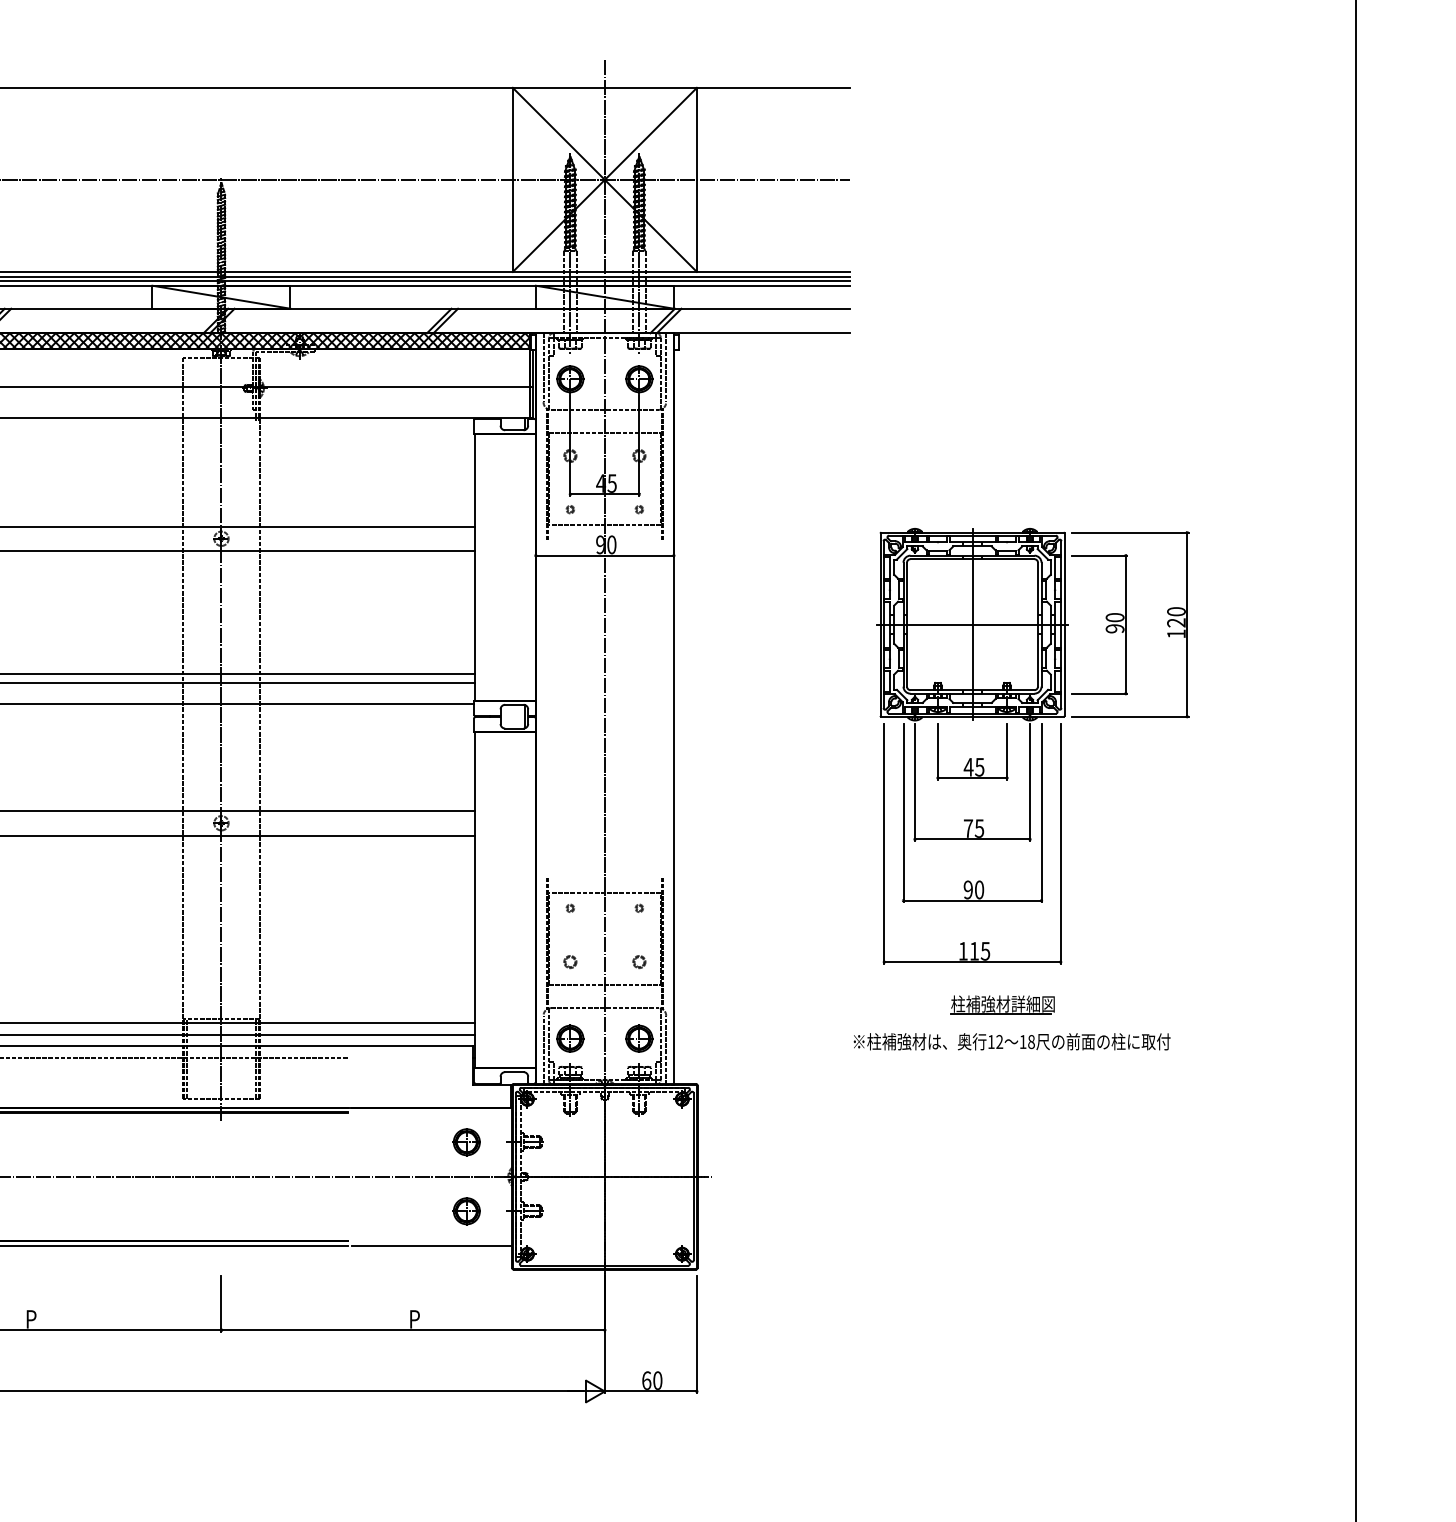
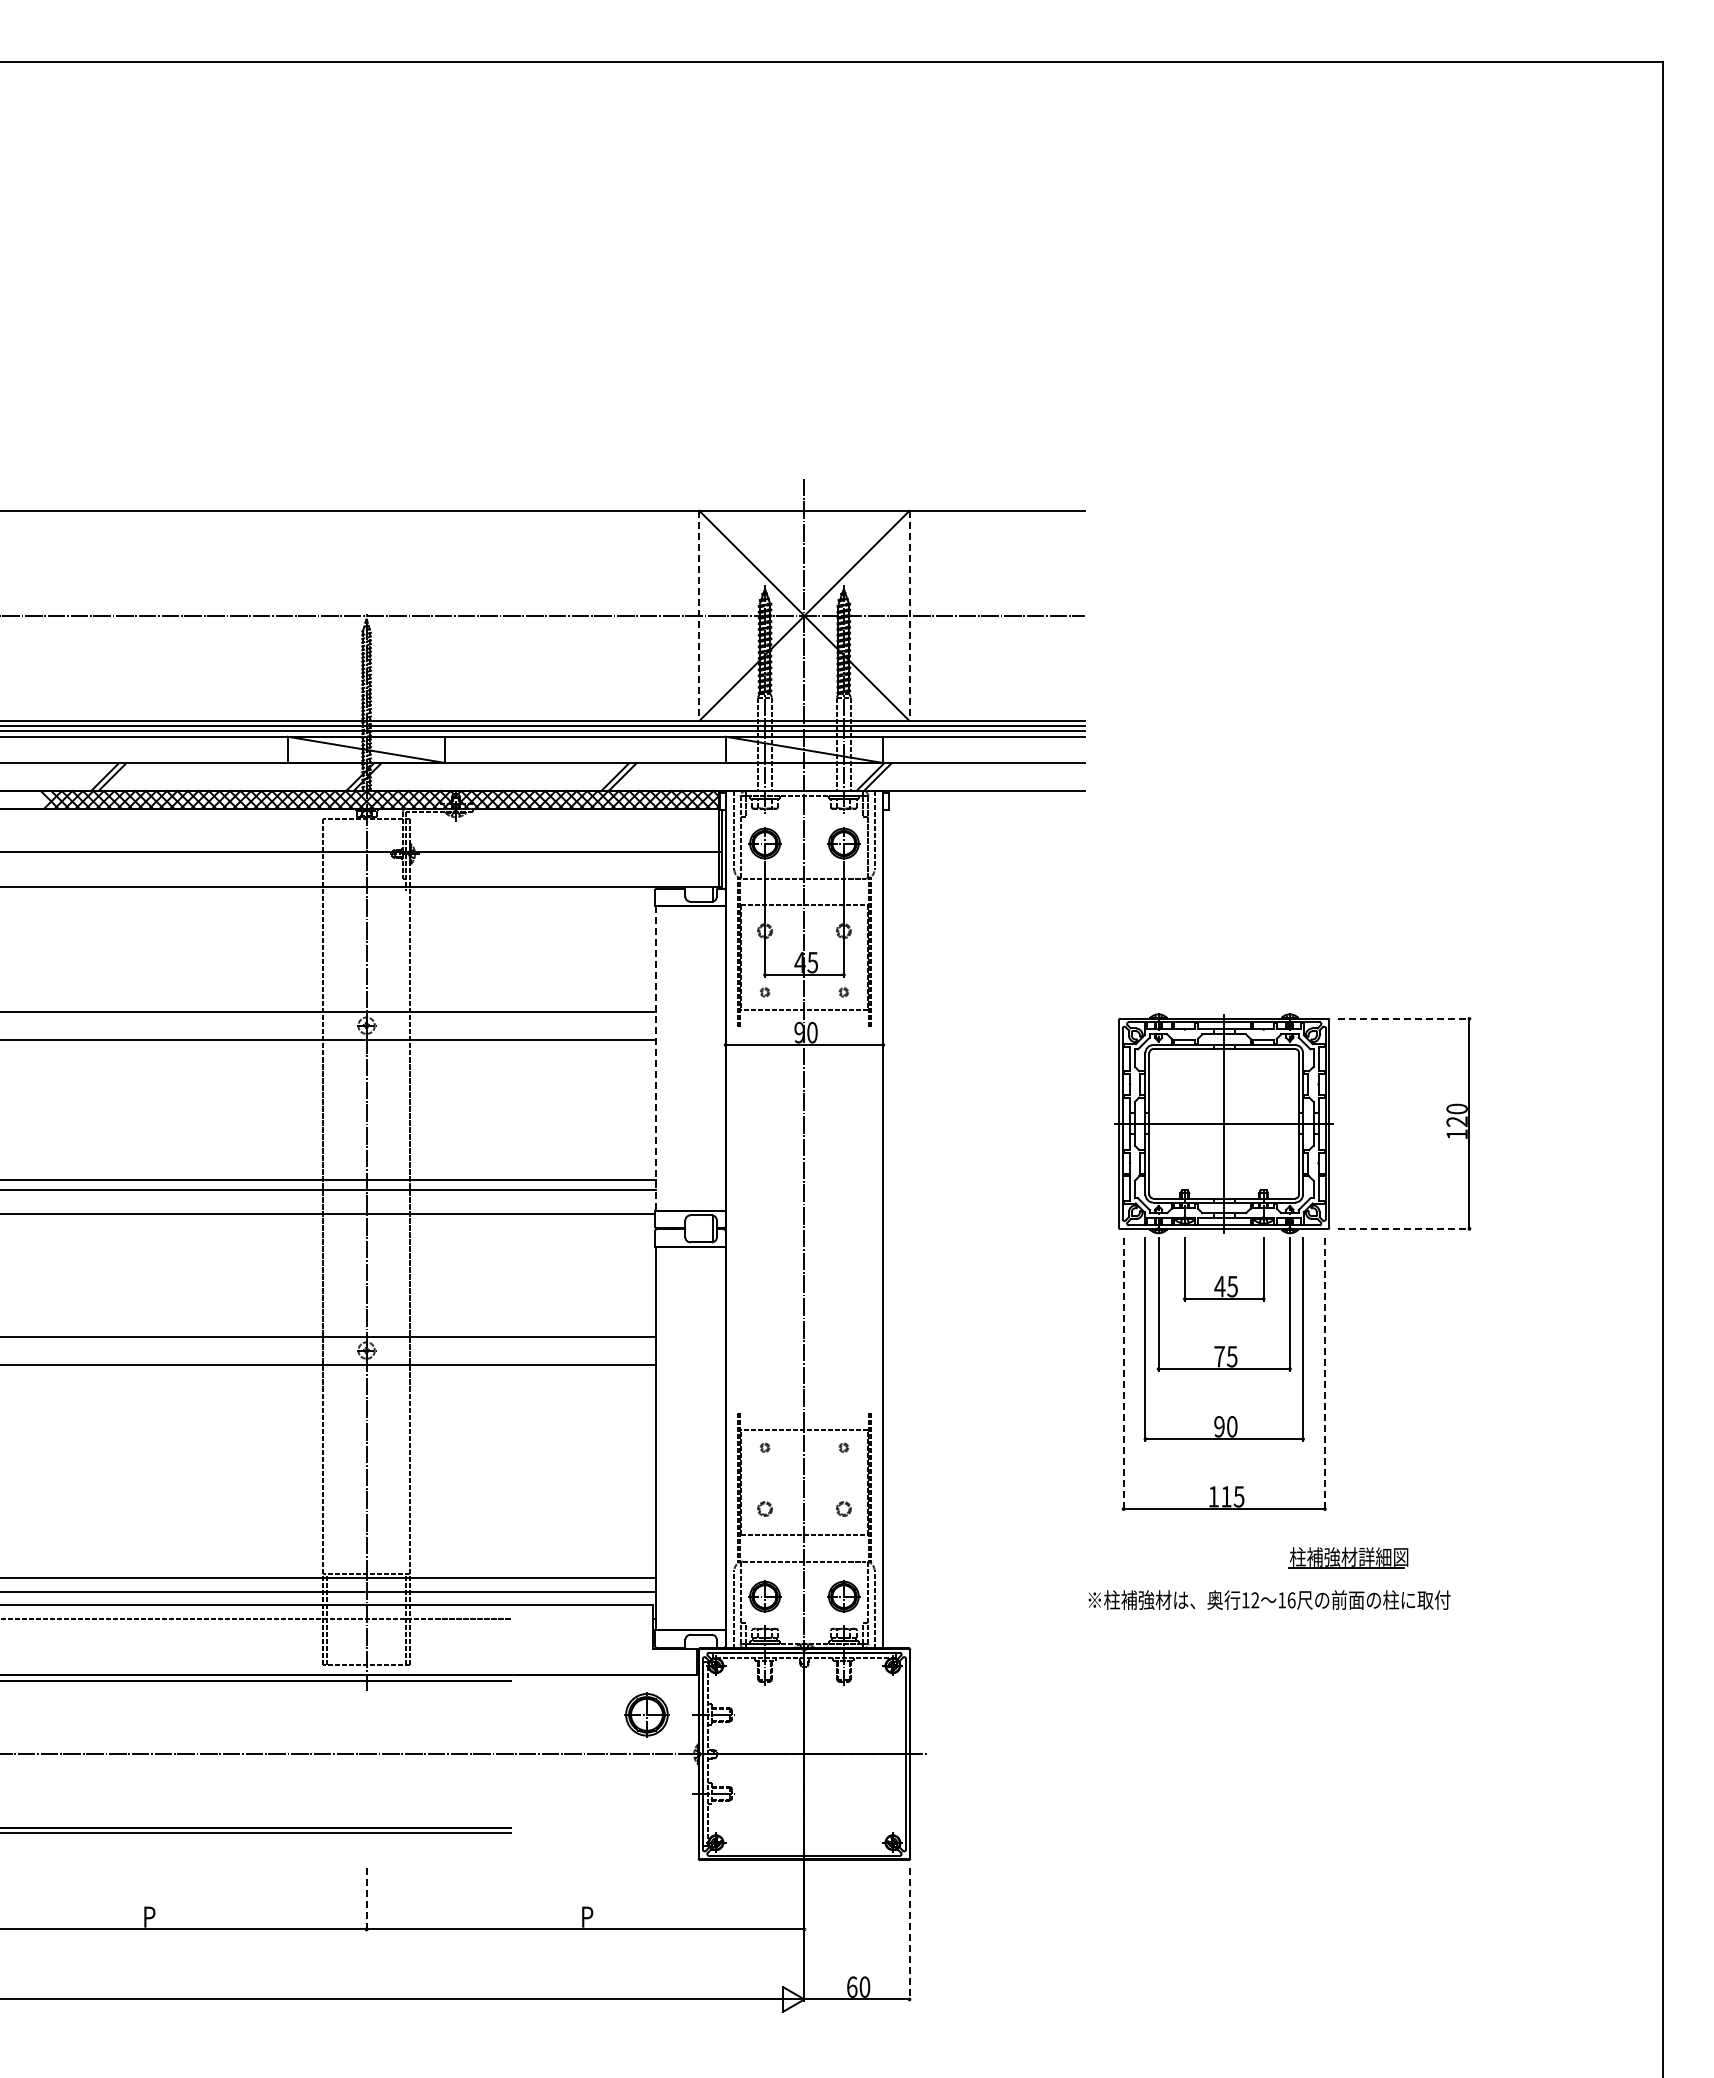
line: (512, 180) -> (699, 616), solid -> dashed
line: (696, 180) -> (909, 616), solid -> dashed
line: (1130, 532) -> (1404, 1018), solid -> dashed
line: (474, 568) -> (655, 1059), solid -> dashed
part: (1105, 627) -> (1376, 1127), removed
line: (1130, 716) -> (1404, 1228), solid -> dashed
line: (884, 844) -> (1123, 1374), solid -> dashed
line: (1060, 844) -> (1324, 1374), solid -> dashed
part: (1002, 1004) -> (1348, 1557), moved
text: (1031, 1042) -> (1291, 1600), 18 -> 16
part: (466, 1141) -> (646, 1714), size x1.4
part: (466, 1211) -> (646, 1793), removed
line: (431, 1246) -> (606, 1833), removed
line: (221, 1303) -> (366, 1899), solid -> dashed
line: (696, 1334) -> (909, 1934), solid -> dashed

